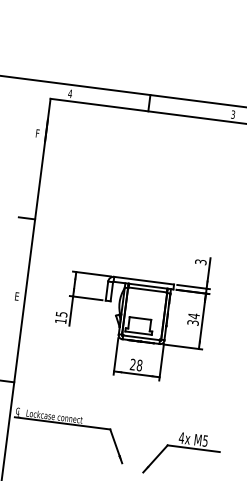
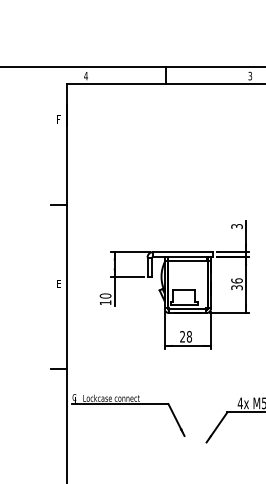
text: (61, 313) -> (105, 295), 15 -> 10
text: (193, 315) -> (236, 280), 34 -> 36

